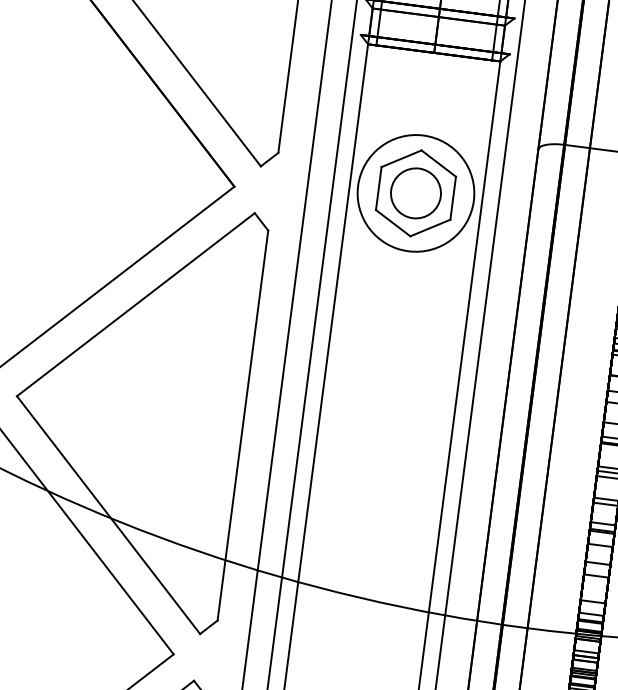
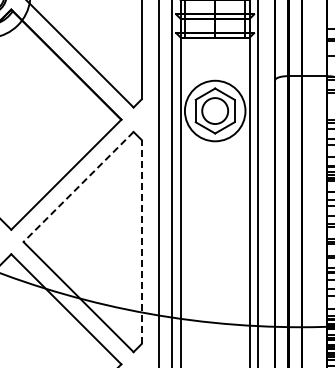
line: (135, 305) -> (78, 187), solid -> dashed
line: (242, 426) -> (141, 242), solid -> dashed

